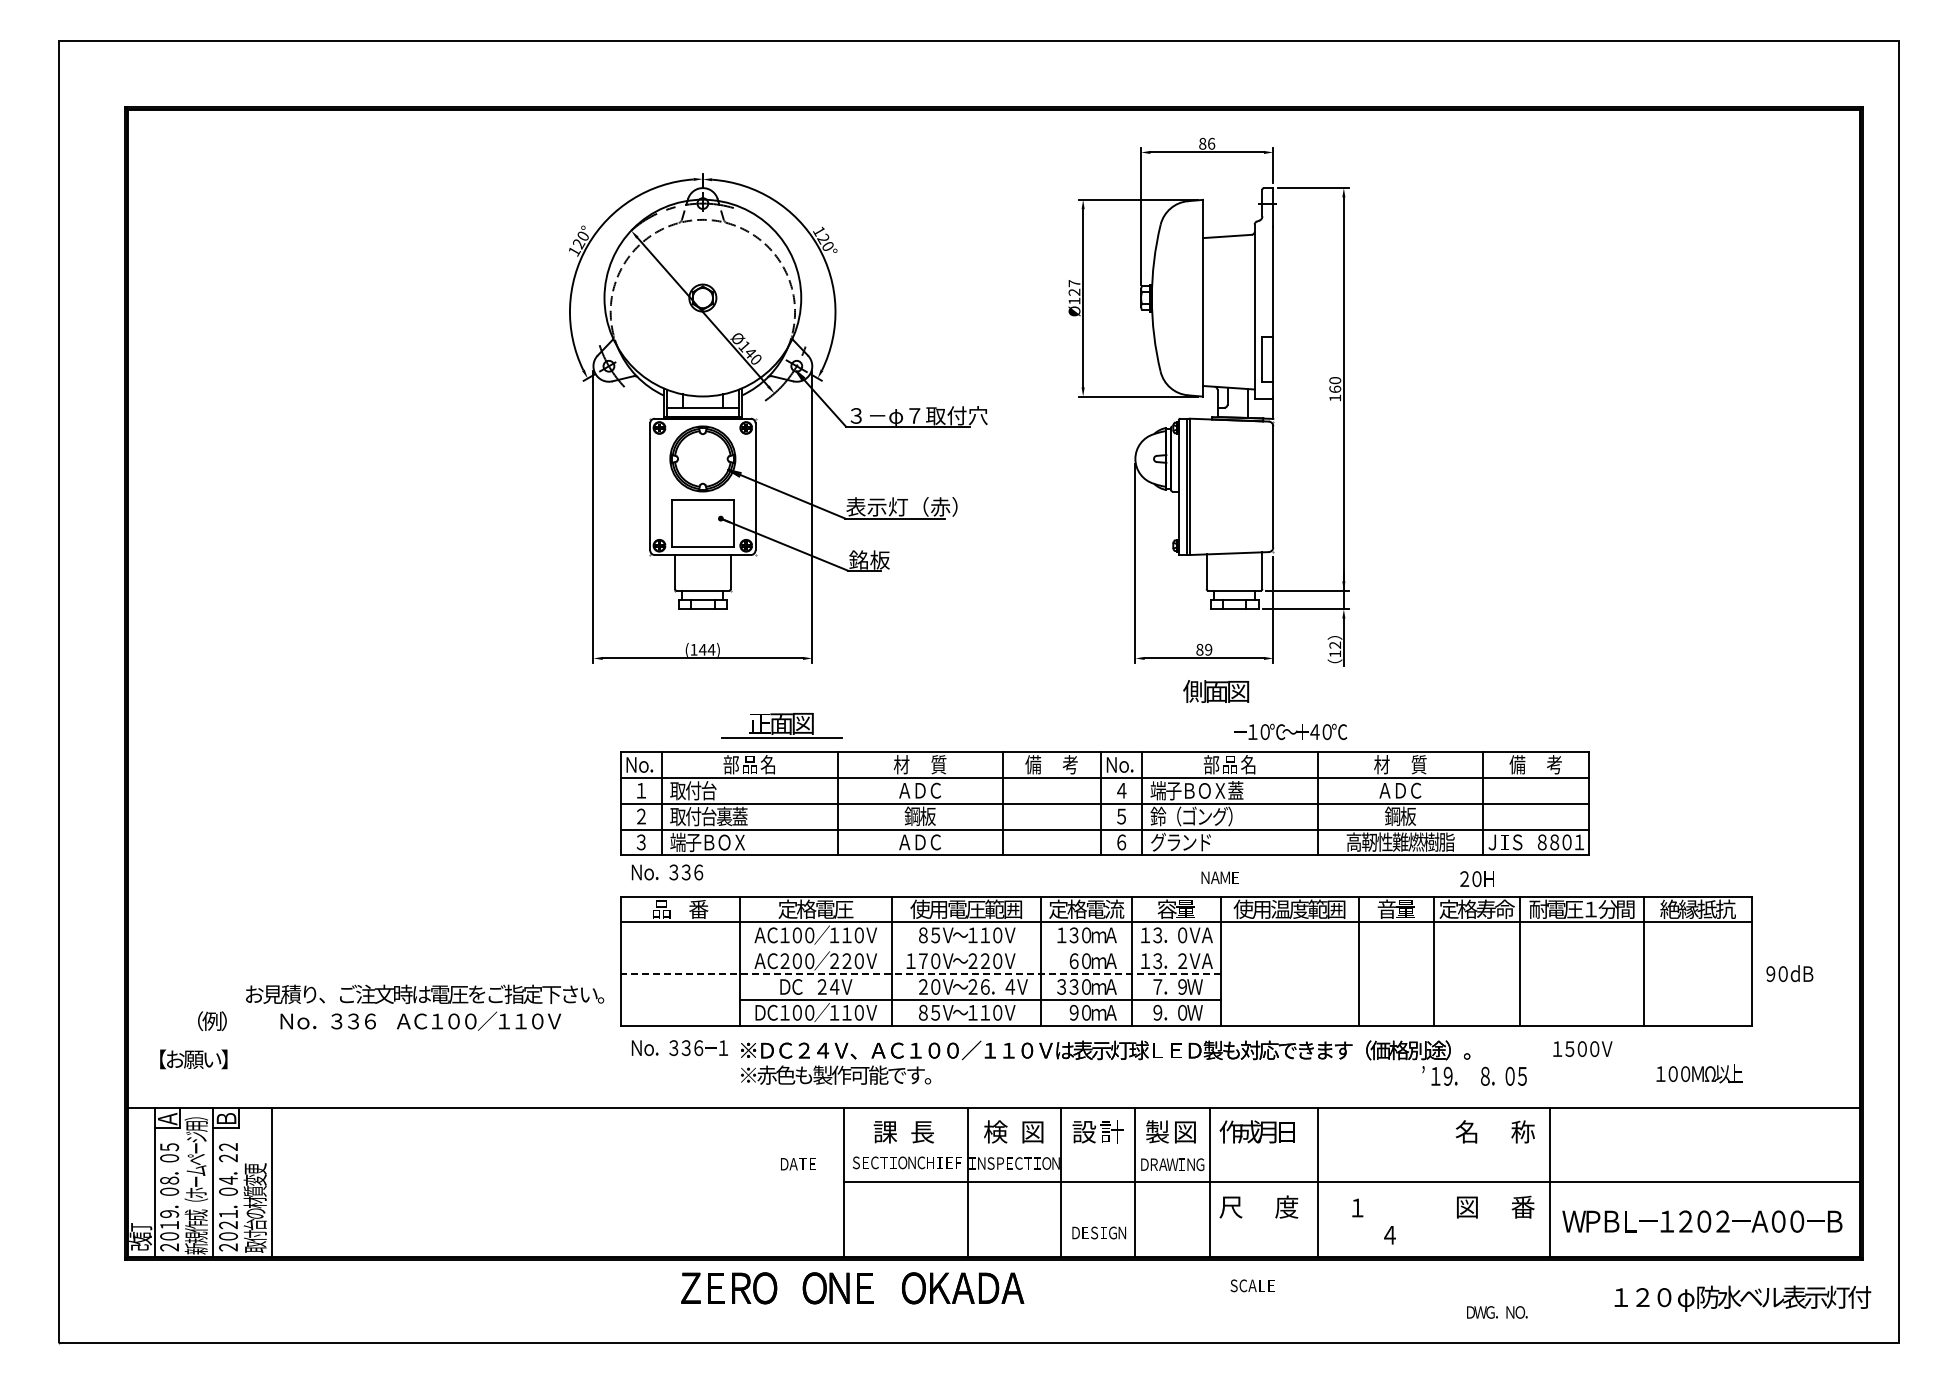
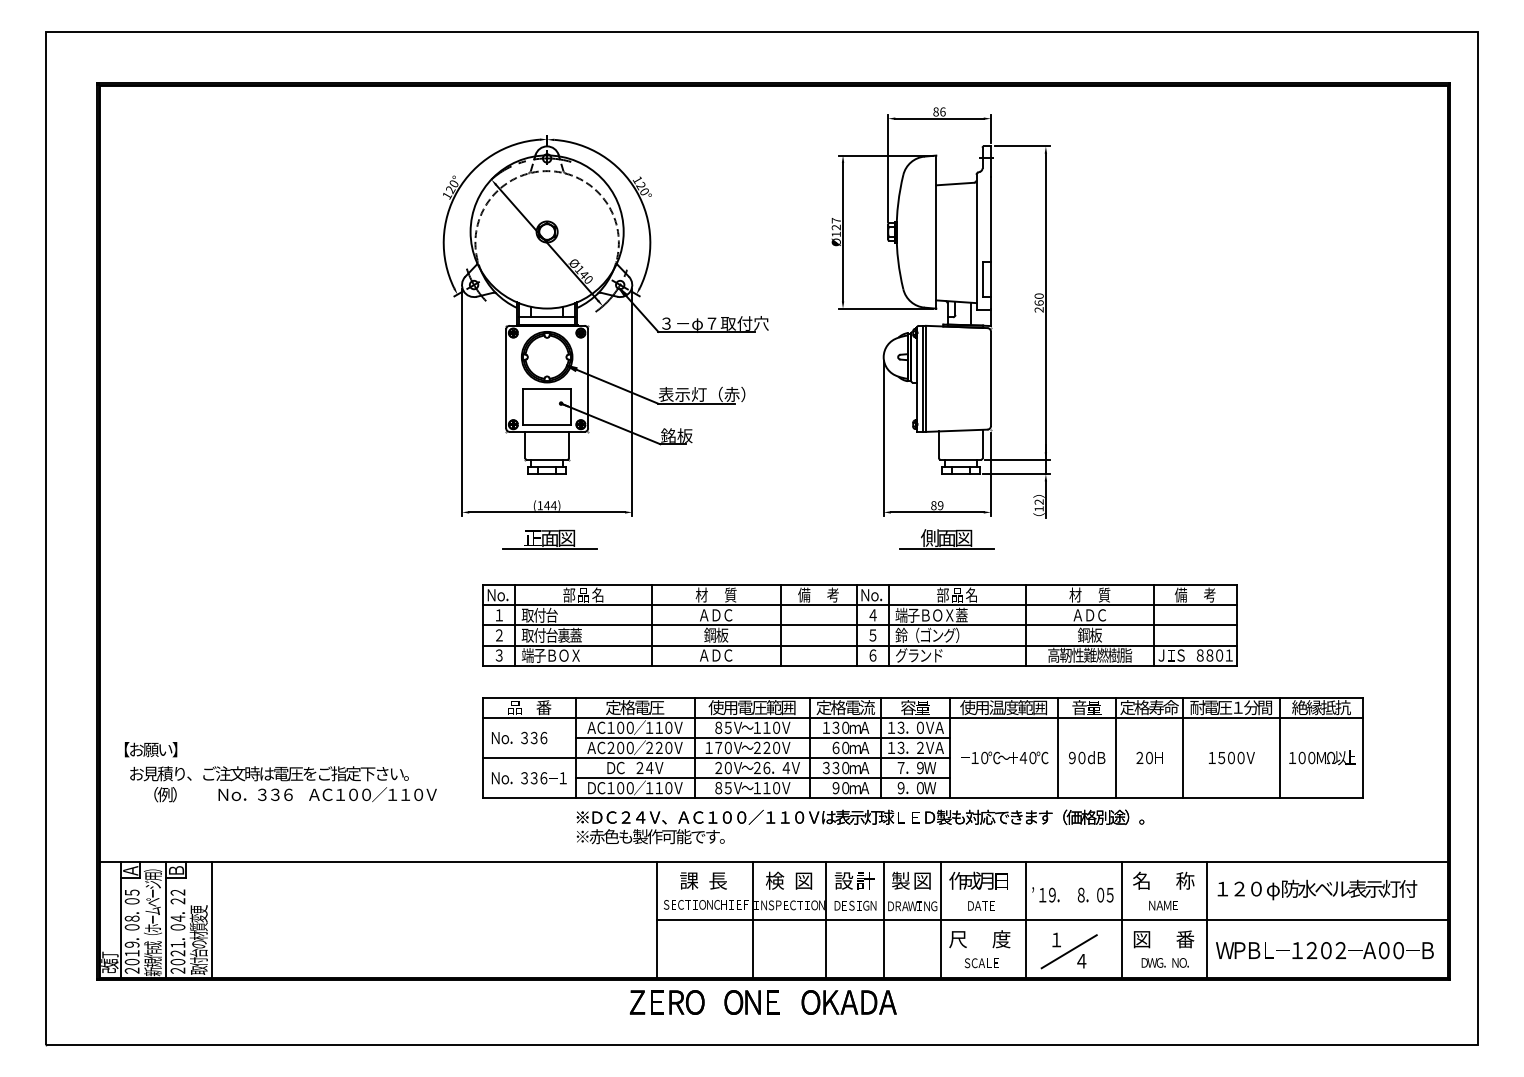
text: (1334, 397) -> (1038, 309), 160 -> 260
line: (1216, 705) -> (946, 549), added
part: (781, 725) -> (549, 539), moved
text: (1290, 731) -> (1004, 757), moved
text: (667, 872) -> (519, 738), moved
text: (1219, 877) -> (1163, 905), moved
text: (1476, 878) -> (1149, 757), moved
line: (979, 948) -> (762, 738), added
text: (1789, 973) -> (1086, 757), moved
line: (920, 974) -> (716, 758), dashed -> solid
text: (425, 993) -> (269, 773), moved
text: (679, 1048) -> (528, 778), moved
text: (1582, 1048) -> (1231, 757), moved
text: (193, 1059) -> (150, 749), moved
text: (1699, 1073) -> (1322, 757), moved
text: (1474, 1075) -> (1072, 894), moved
text: (798, 1164) -> (981, 906), moved
line: (1441, 1181) -> (1121, 919), added
line: (1373, 1222) -> (1068, 951), added
text: (1098, 1232) -> (854, 905), moved
text: (1252, 1285) -> (981, 962), moved
text: (852, 1288) -> (763, 1002), moved
text: (1742, 1298) -> (1317, 889), moved
text: (1497, 1312) -> (1165, 962), moved

